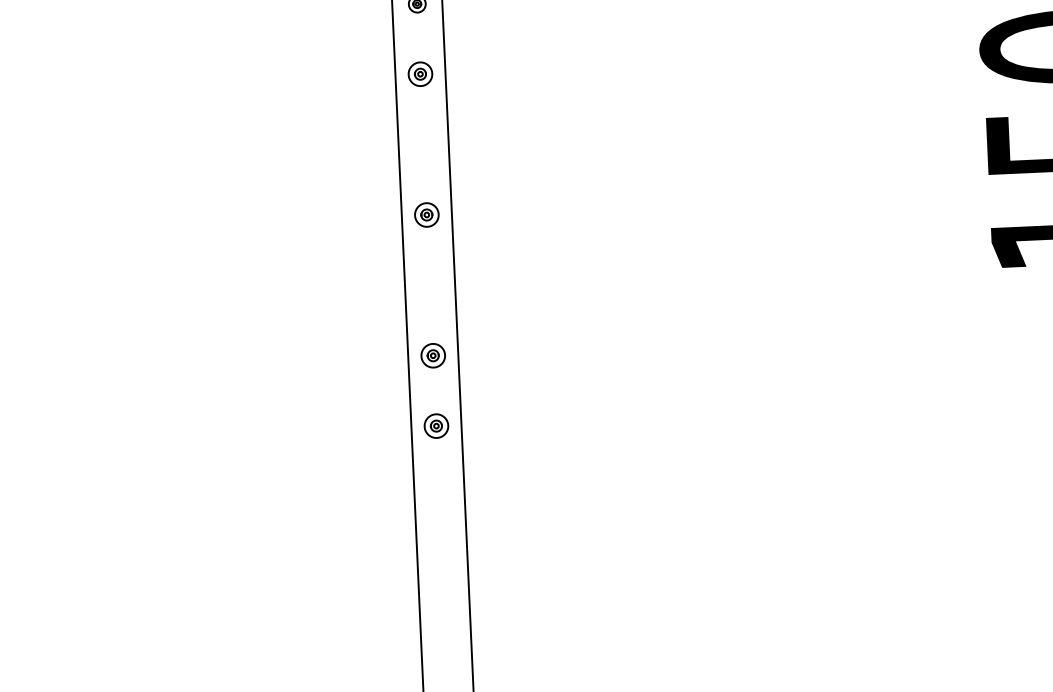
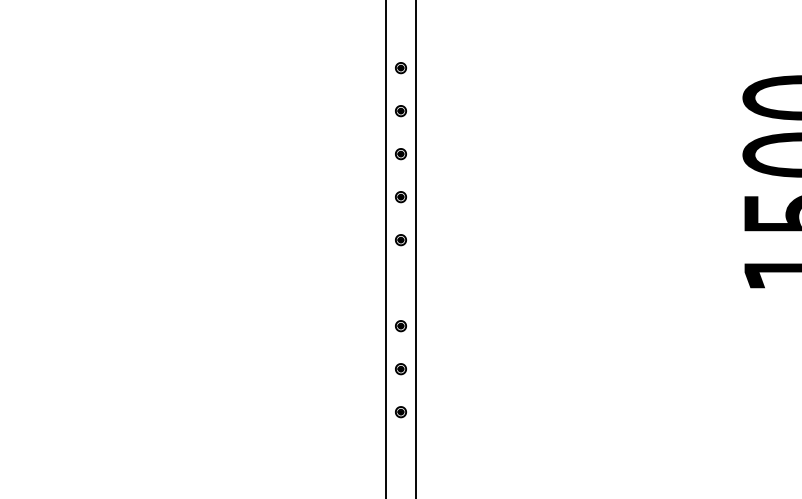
part: (419, 75) -> (400, 154), size x0.71
part: (422, 145) -> (400, 197), added
part: (426, 215) -> (400, 240), size x0.71
part: (432, 356) -> (400, 326), size x0.71
part: (435, 426) -> (400, 369), size x0.71
part: (438, 497) -> (400, 412), added

